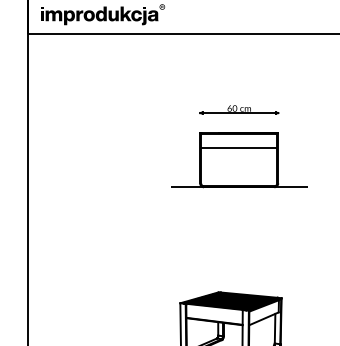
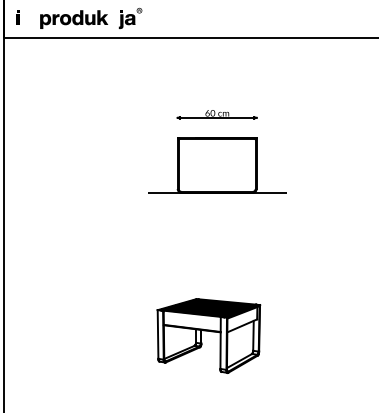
fill: (53, 15) -> (29, 19), removed
fill: (136, 15) -> (113, 19), removed
line: (238, 148) -> (216, 153), removed

